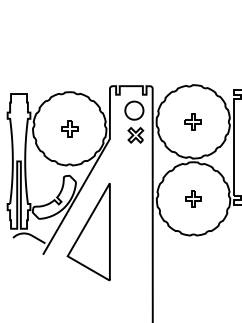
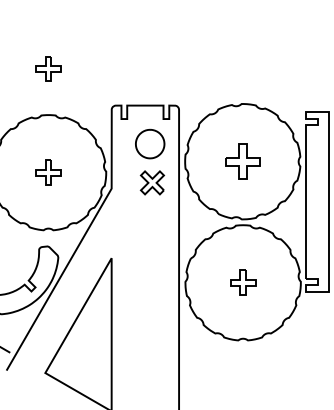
part: (69, 62) -> (48, 68), added
part: (192, 121) -> (241, 161), size x1.4

